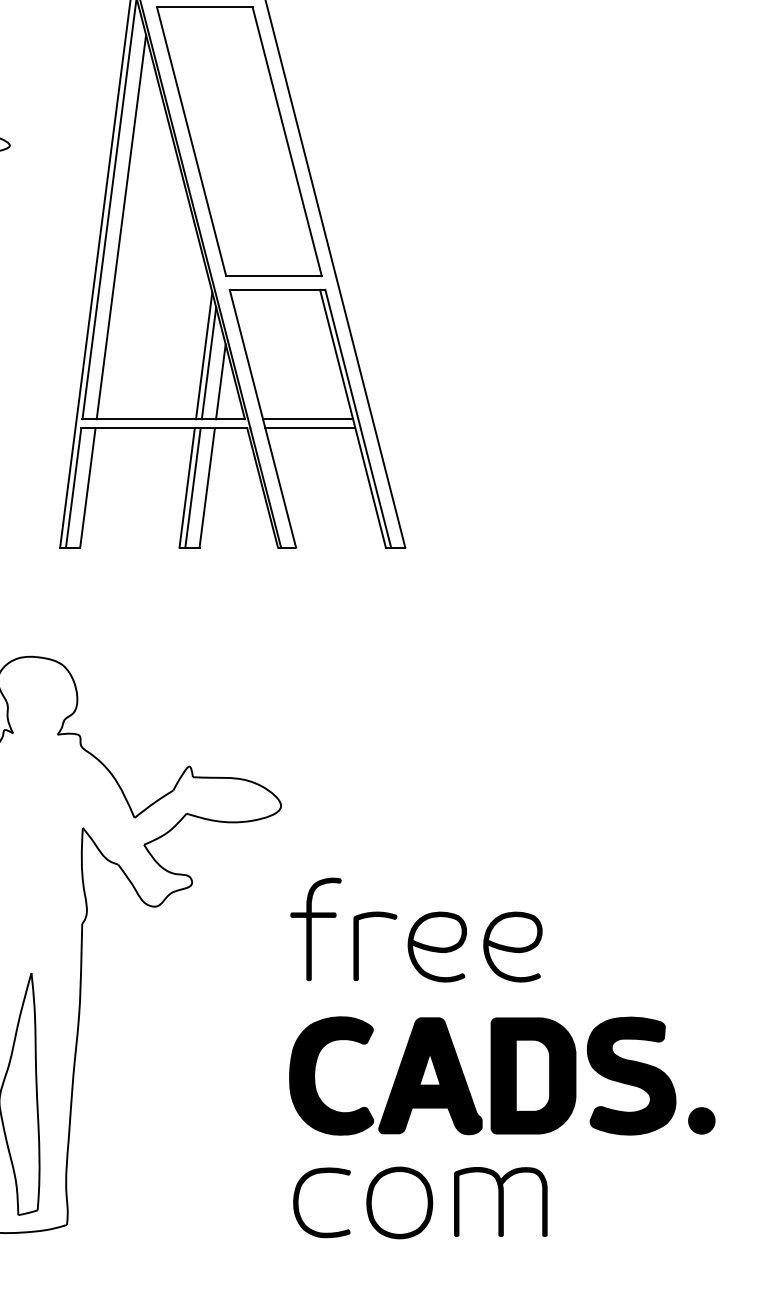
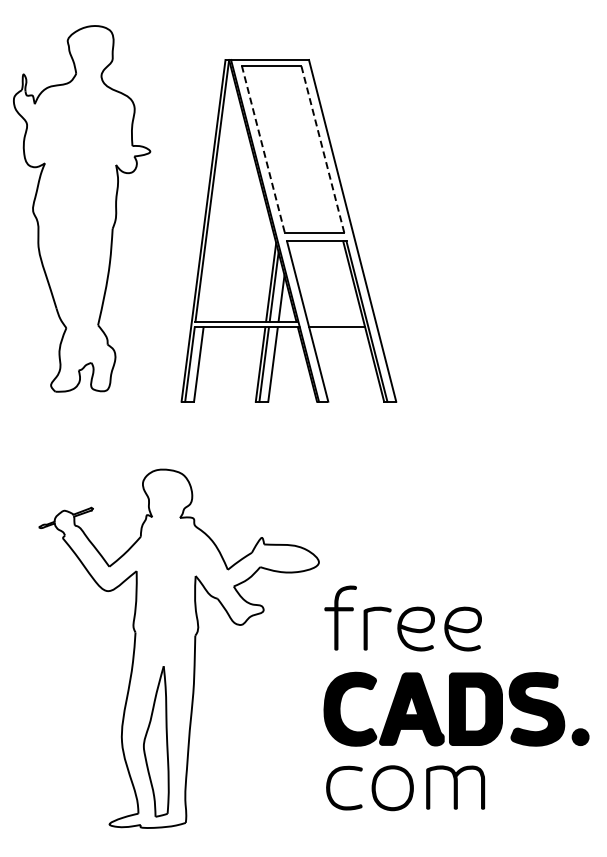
line: (286, 140) -> (322, 148), solid -> dashed
line: (191, 142) -> (263, 149), solid -> dashed
line: (121, 225) -> (219, 201), removed
line: (307, 418) -> (335, 321), removed
part: (502, 1058) -> (456, 698), moved

